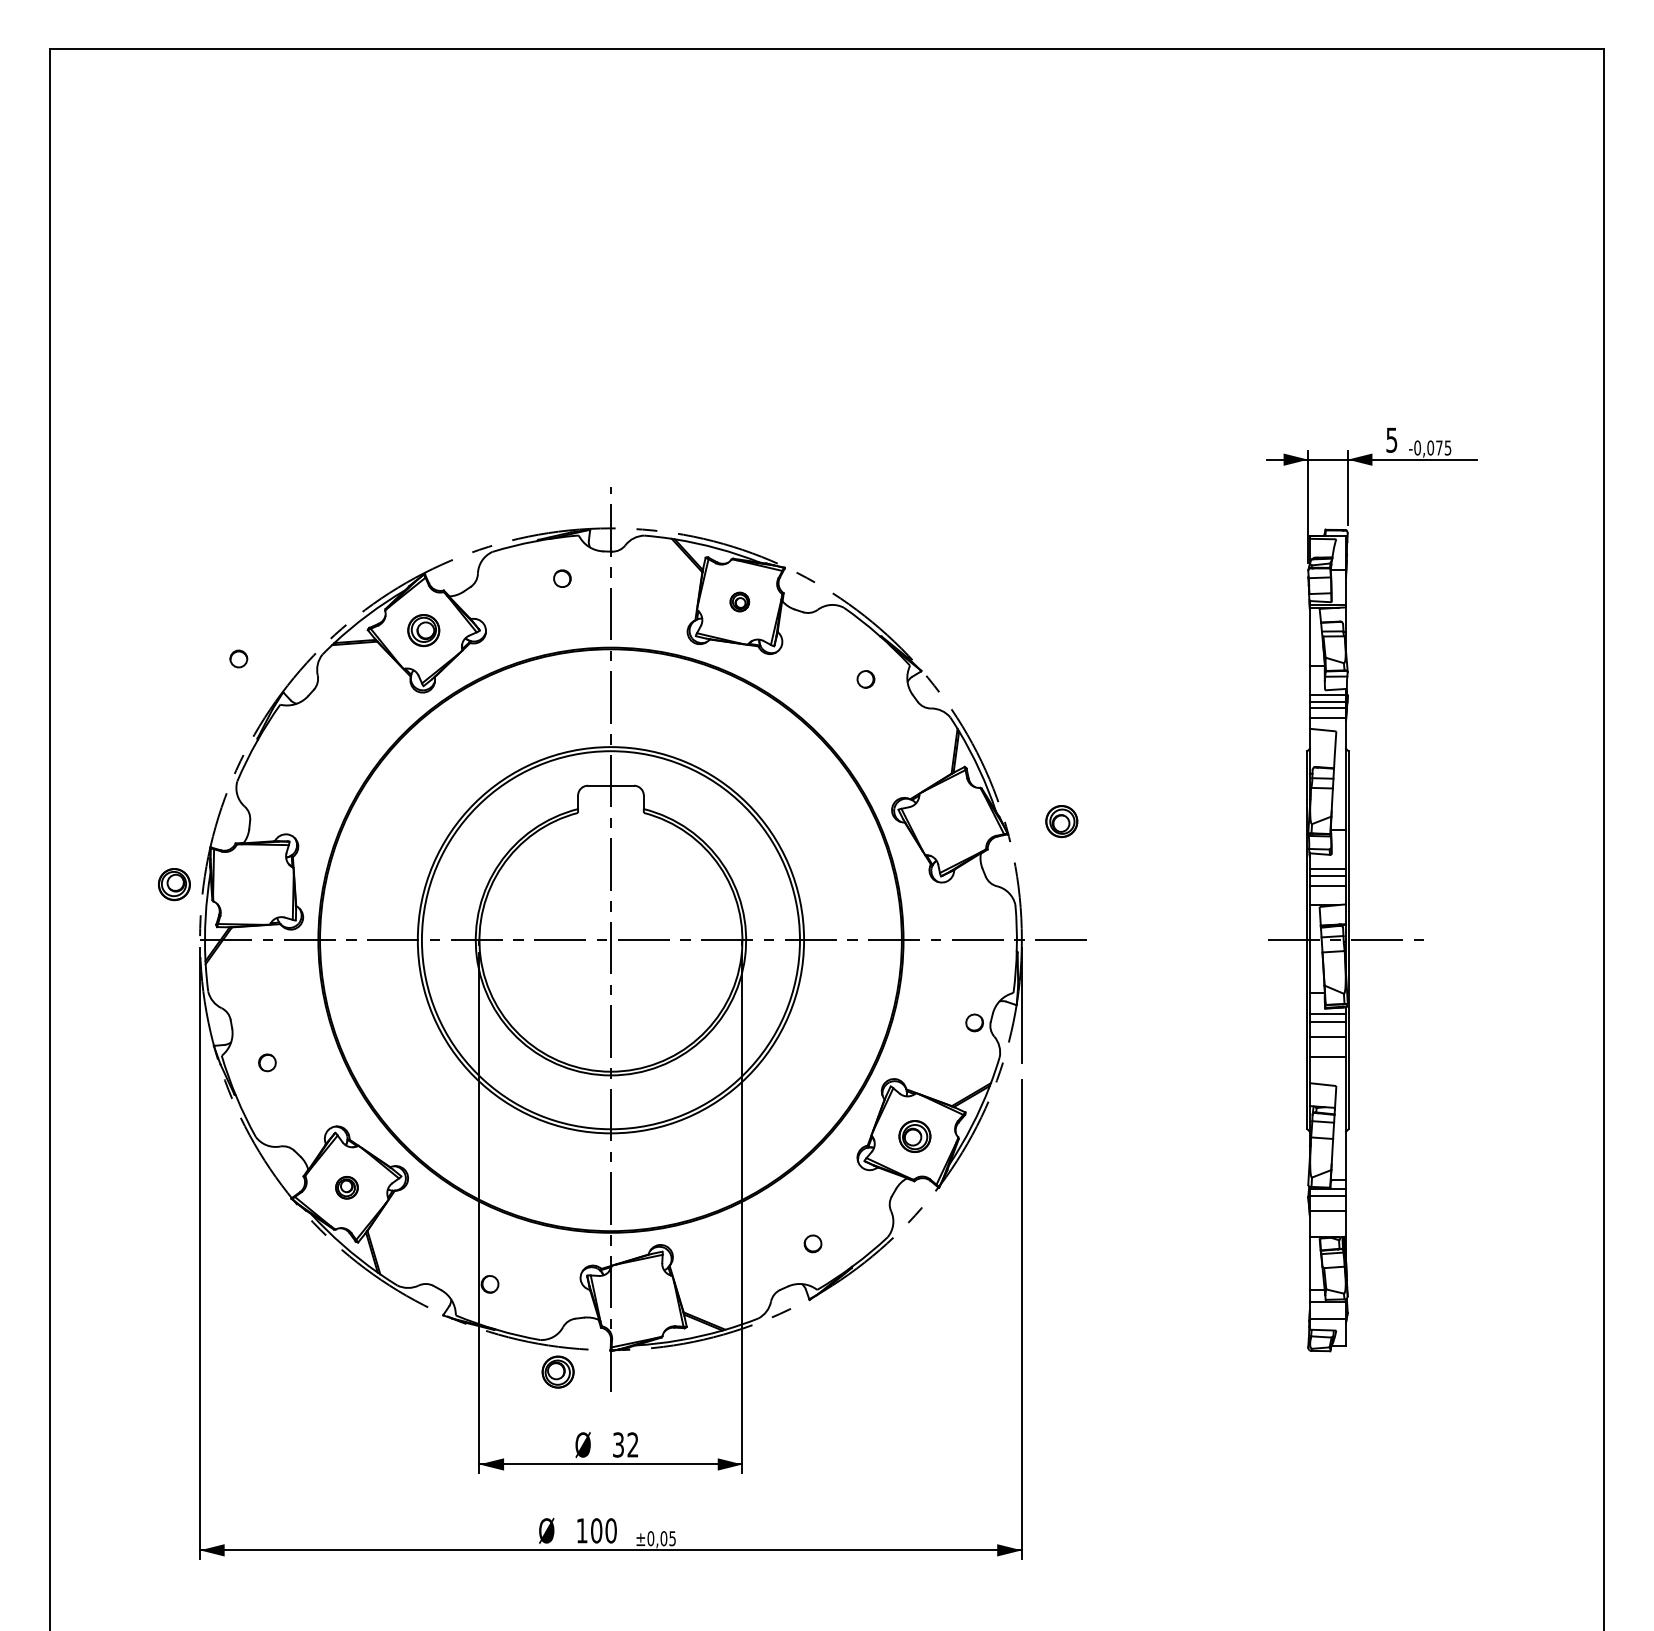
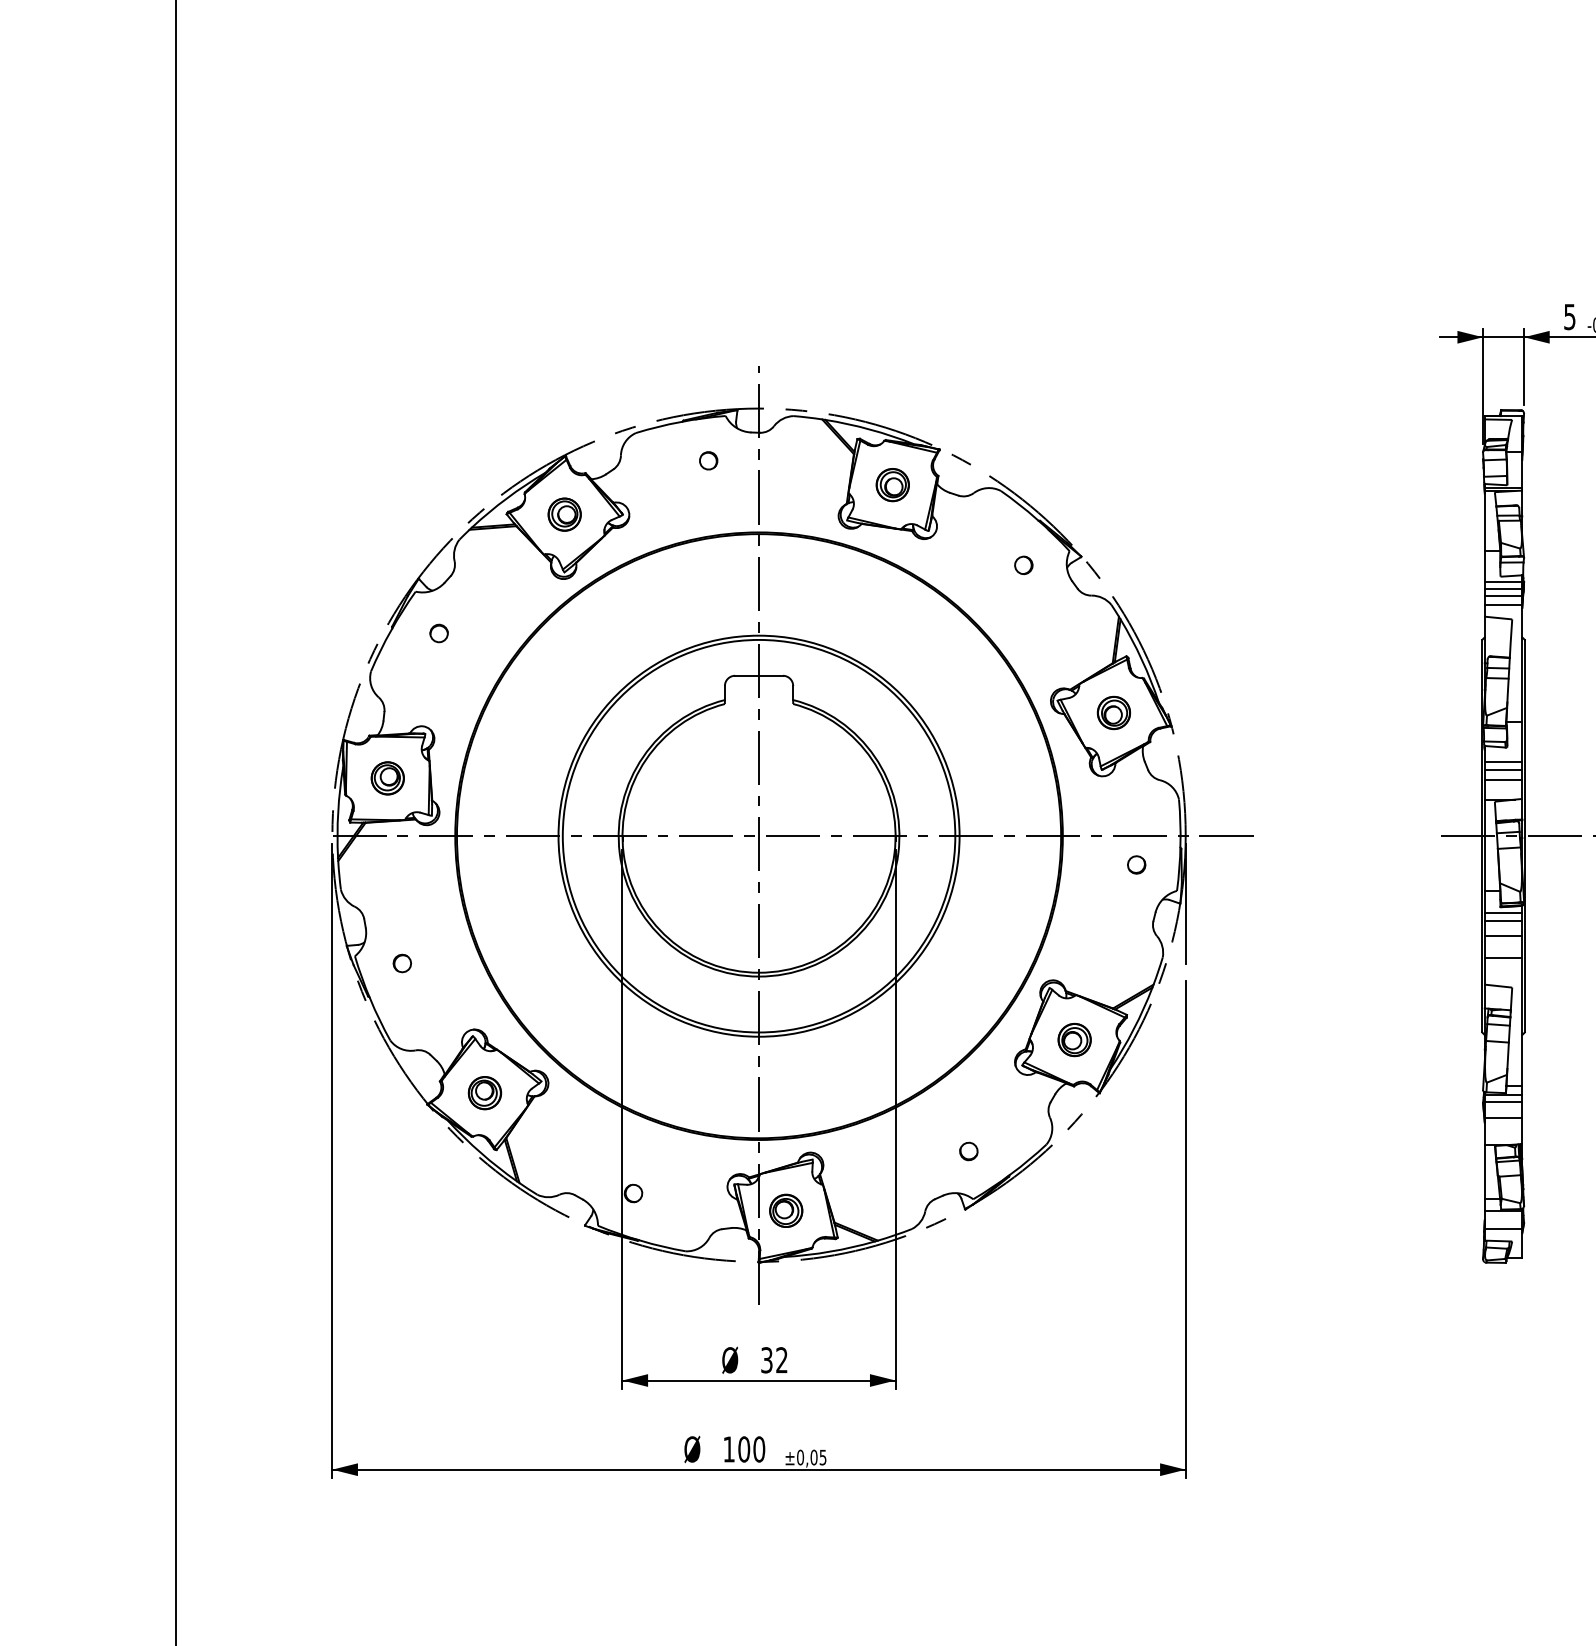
part: (739, 601) -> (892, 484), size x1.67
part: (238, 658) -> (438, 632), moved
part: (1061, 821) -> (1113, 712), moved
part: (174, 884) -> (387, 778), moved
part: (974, 1022) -> (1136, 864), moved
part: (346, 1187) -> (484, 1092), size x1.43
part: (557, 1371) -> (785, 1210), moved

